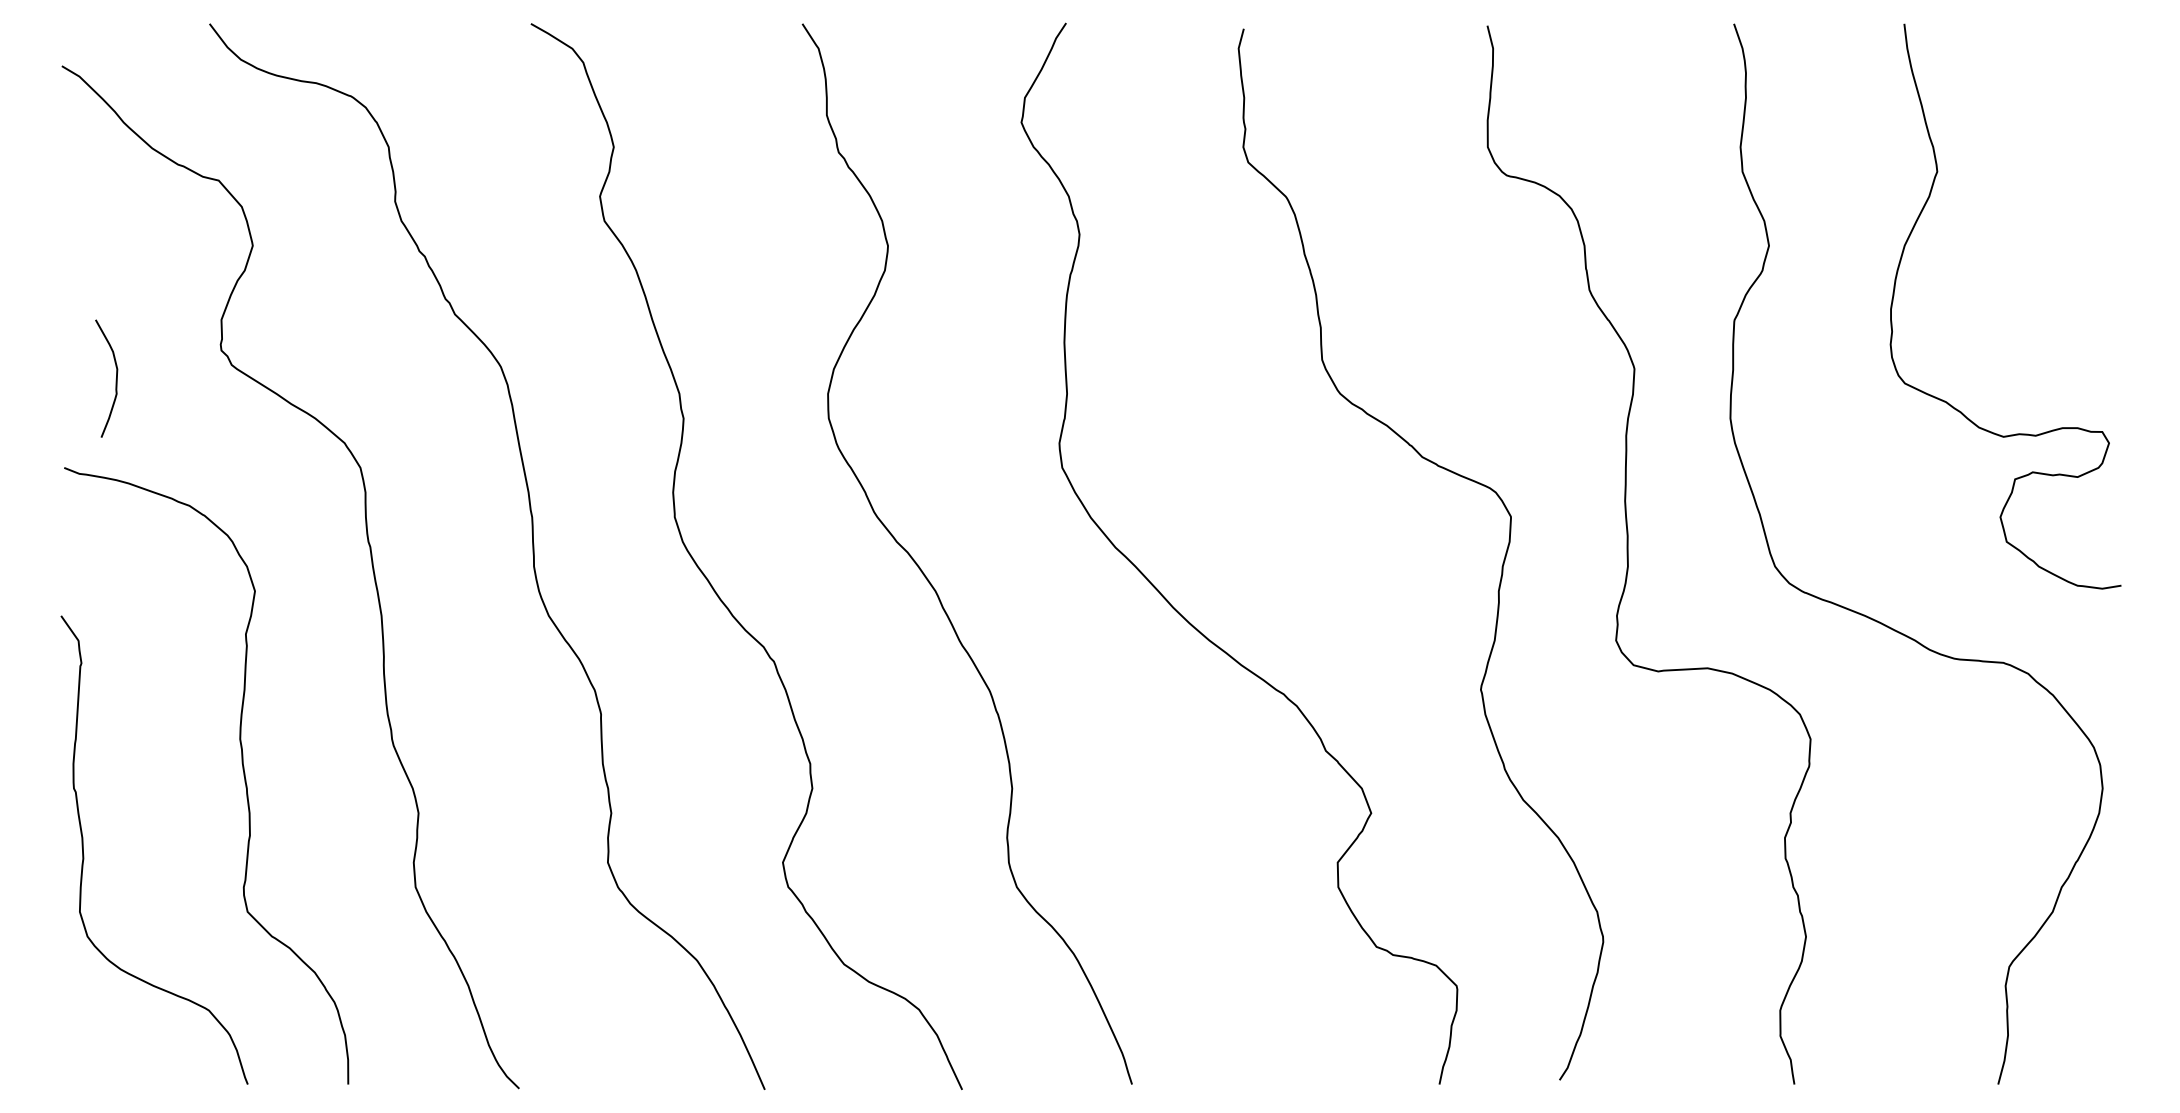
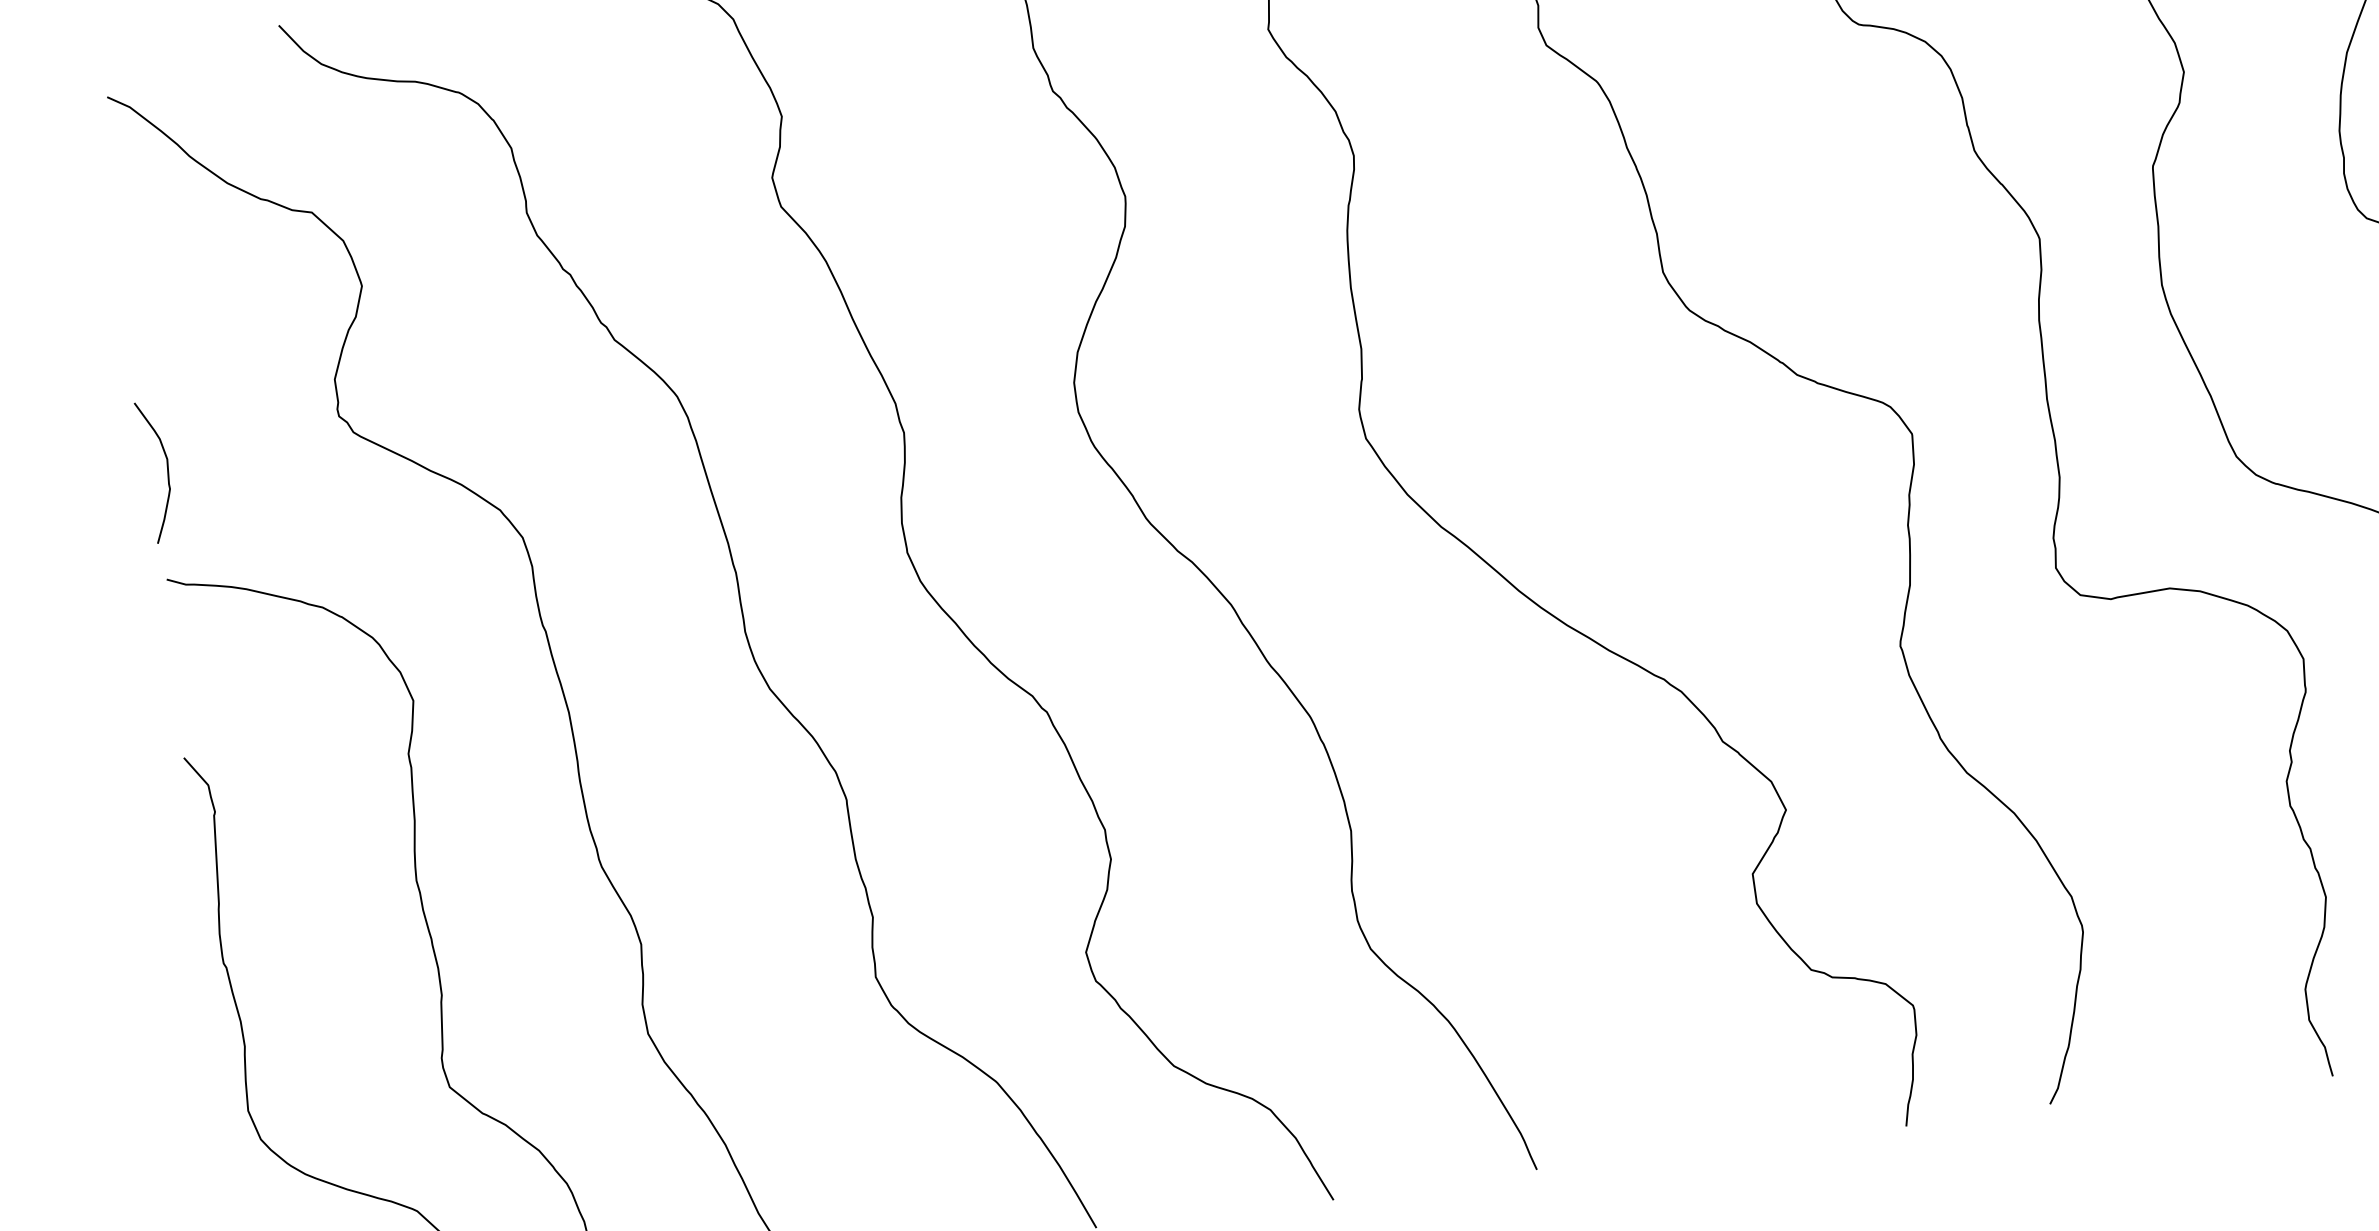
curve: (115, 379) -> (166, 471), moved

